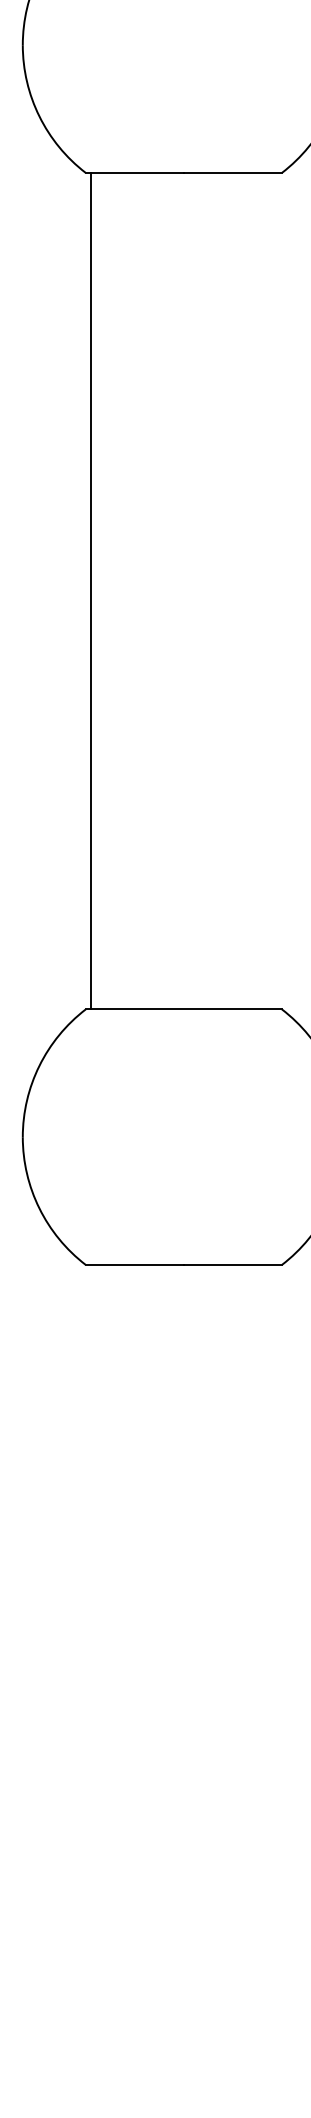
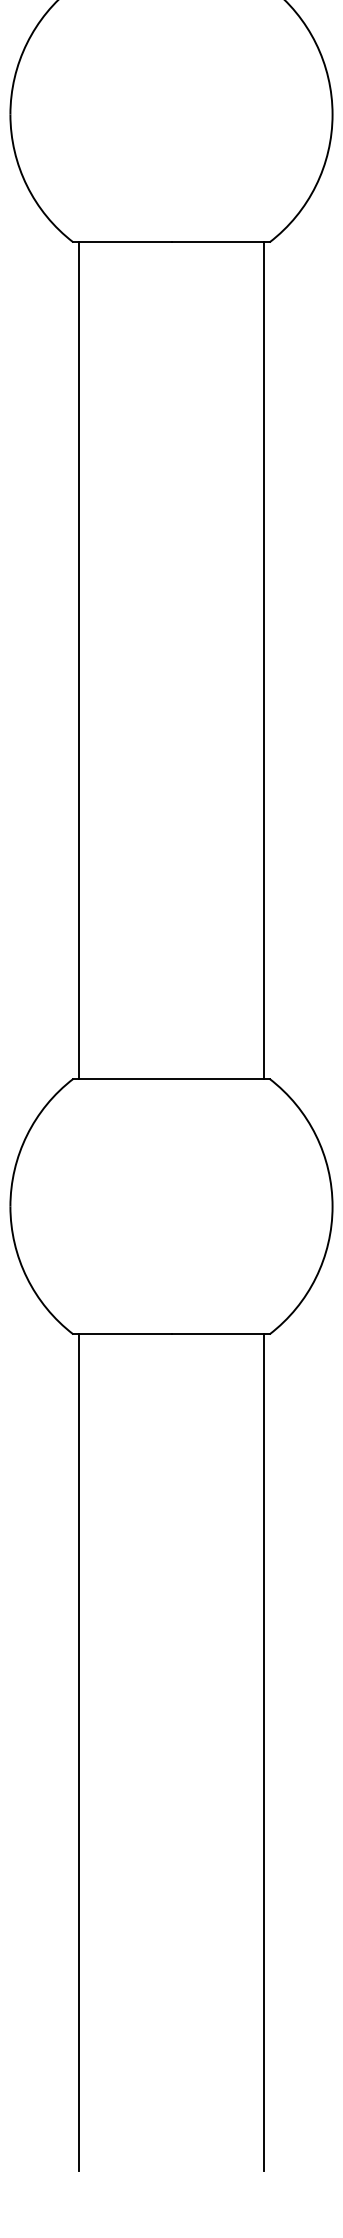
line: (276, 591) -> (264, 660), added
line: (90, 1683) -> (78, 1752), added
line: (276, 1683) -> (264, 1752), added

